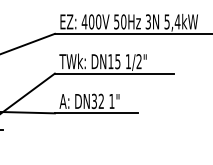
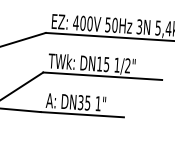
text: (100, 101) -> (86, 103), DN32 -> DN35

